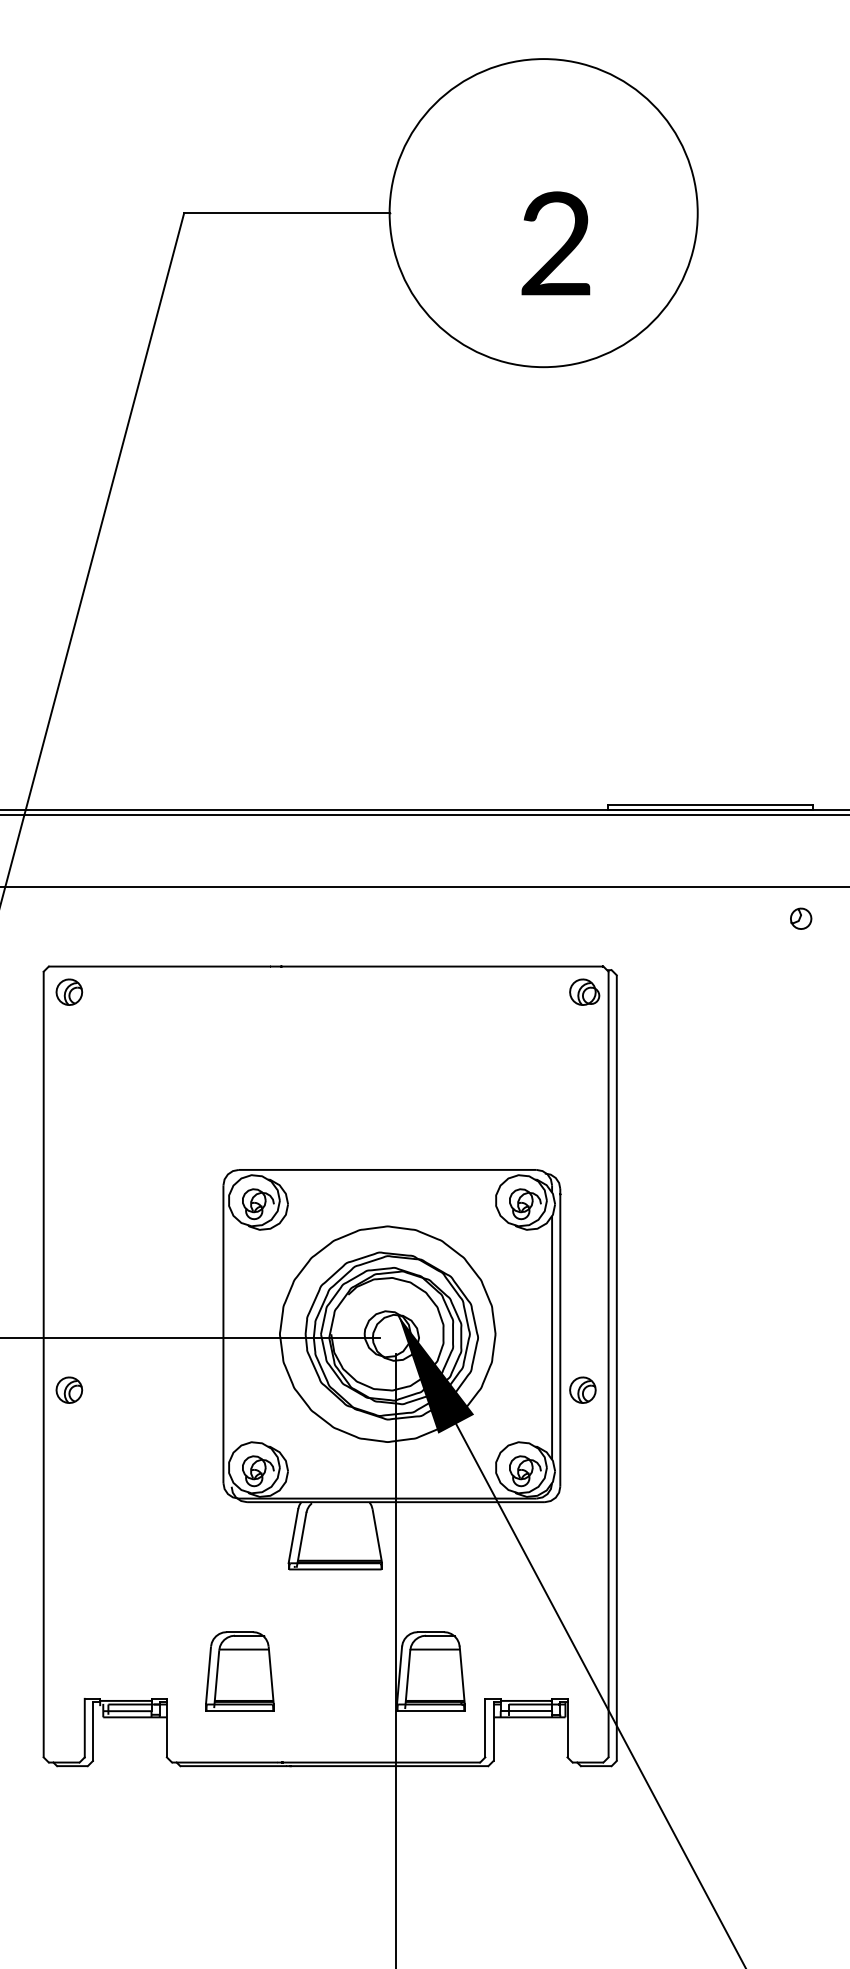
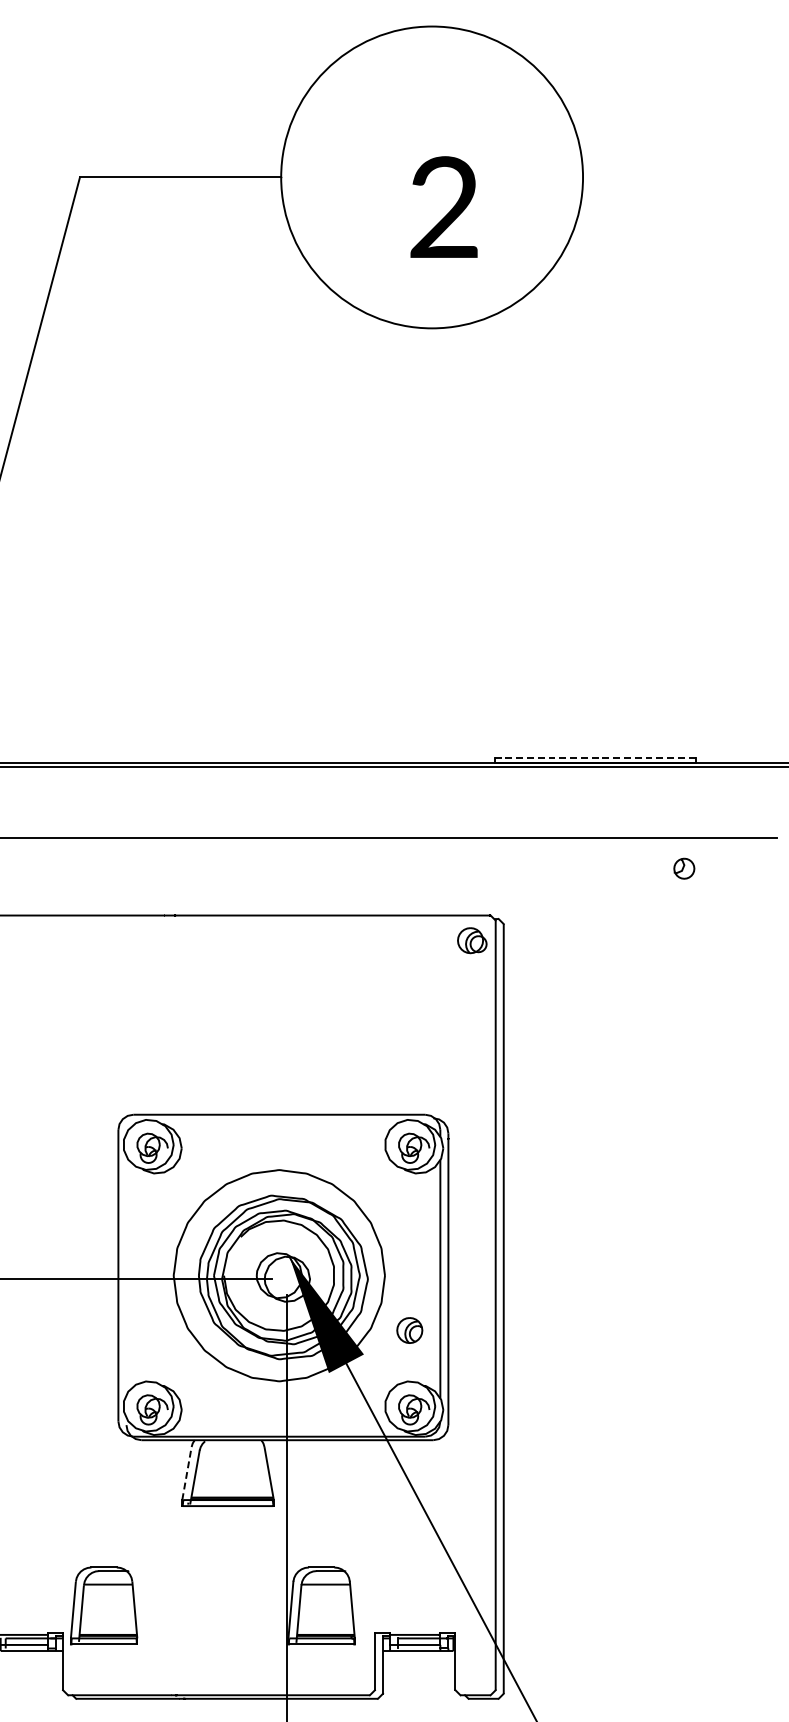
line: (710, 805) -> (595, 757), solid -> dashed
part: (582, 1389) -> (409, 1329), moved
line: (293, 1535) -> (187, 1472), solid -> dashed
part: (239, 1671) -> (103, 1606), moved

